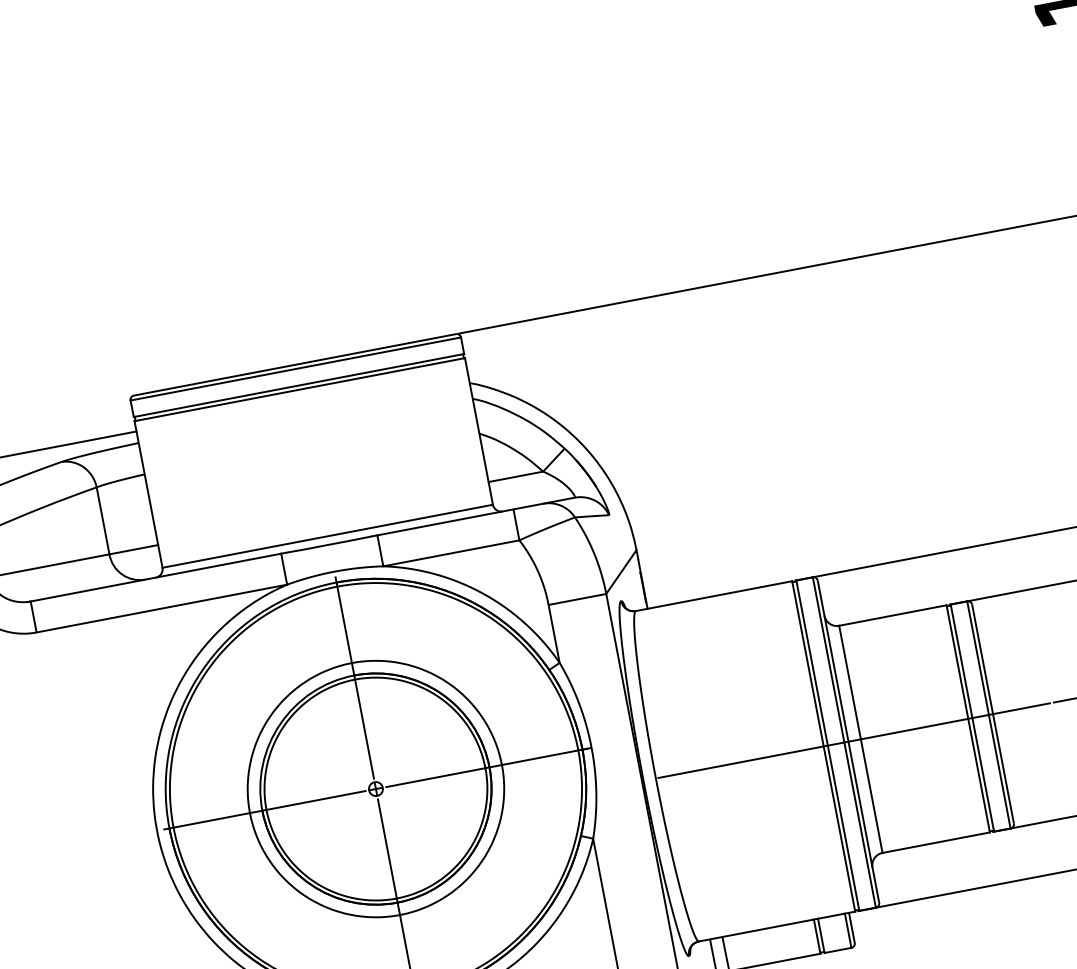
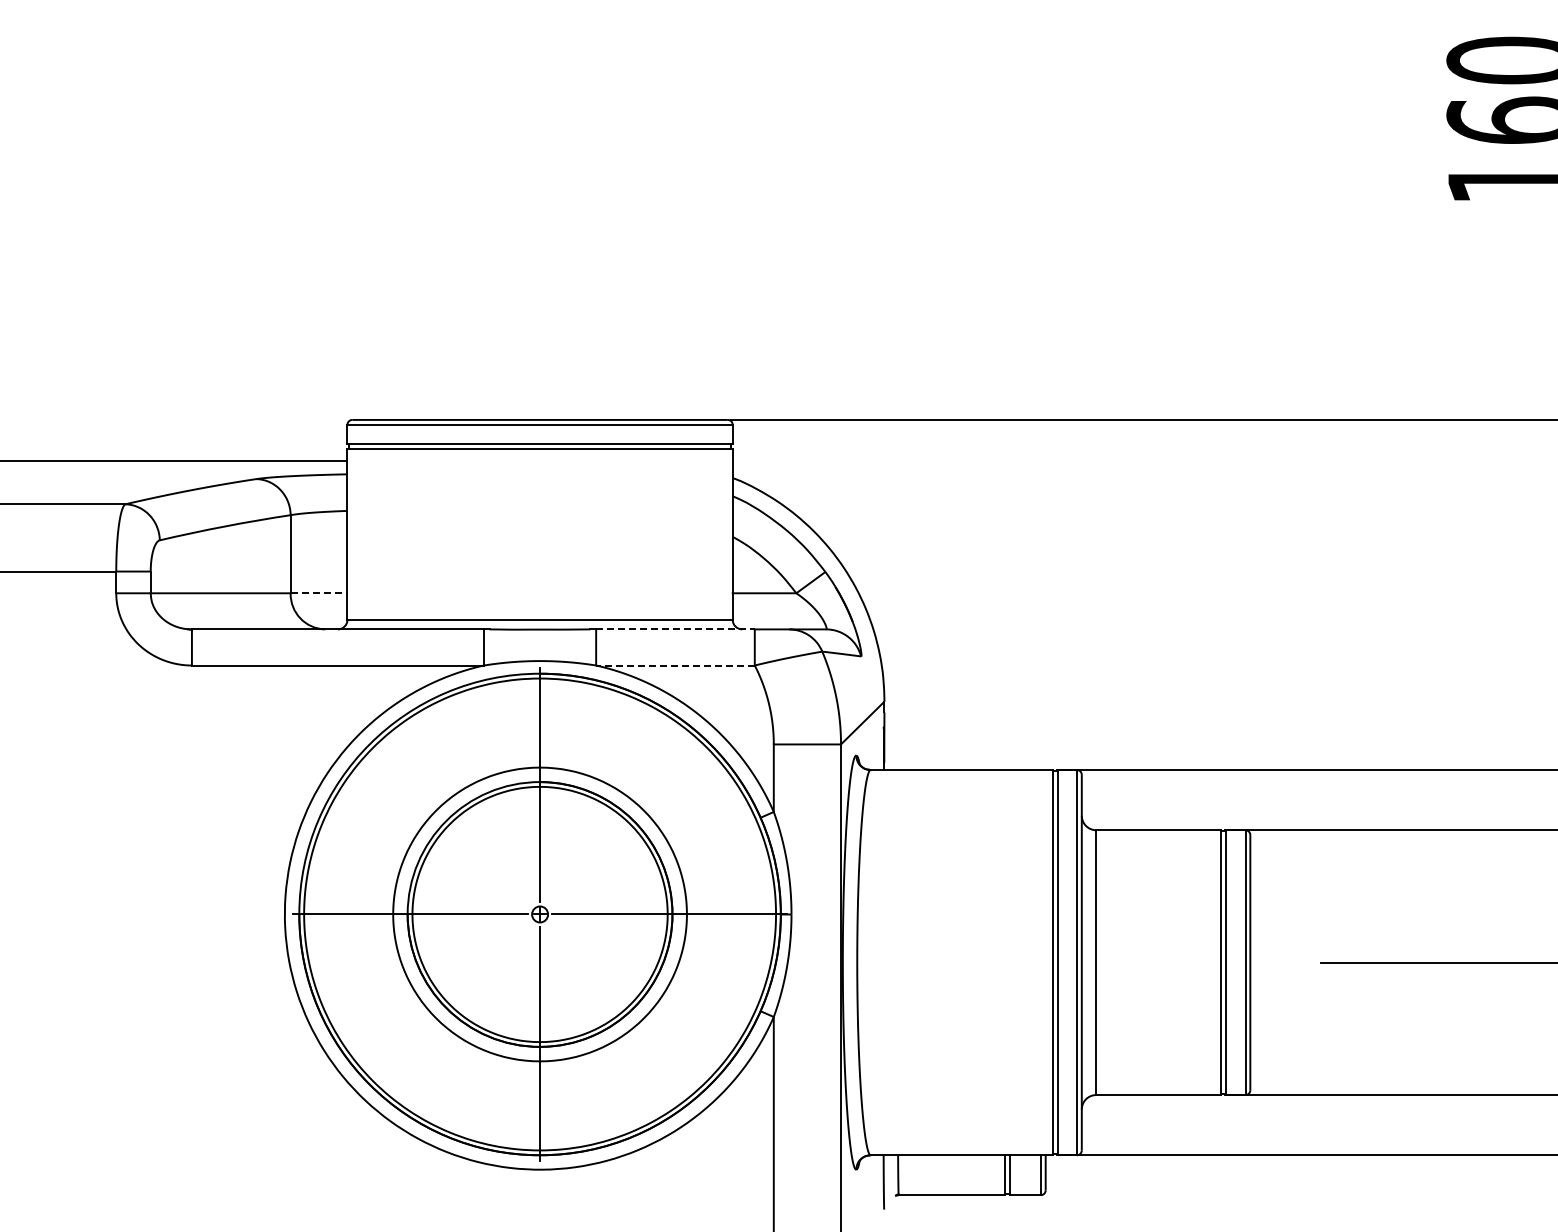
line: (445, 522) -> (675, 629), solid -> dashed
line: (134, 549) -> (319, 593), solid -> dashed
line: (450, 553) -> (674, 665), solid -> dashed
line: (839, 743) -> (1071, 962), removed

